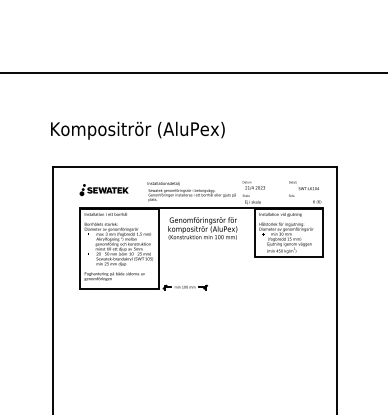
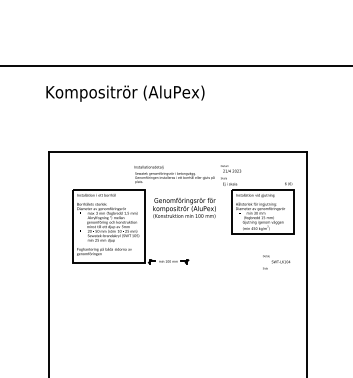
text: (137, 130) -> (125, 93), moved
text: (303, 188) -> (276, 261), moved
part: (103, 190) -> (94, 173), removed
line: (201, 207) -> (183, 189), removed

